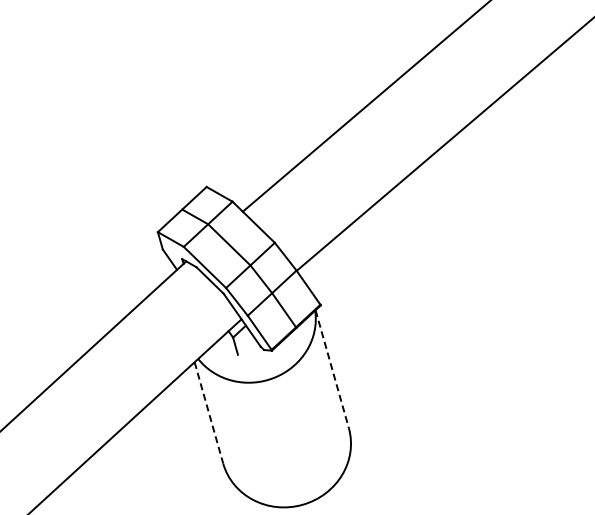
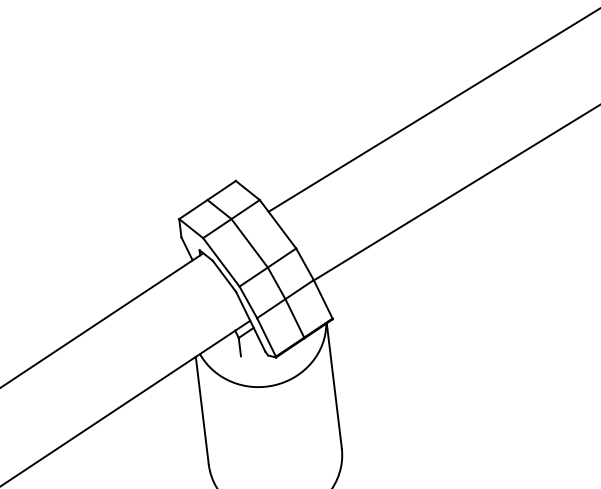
line: (332, 369) -> (334, 386), dashed -> solid
line: (208, 412) -> (201, 410), dashed -> solid

